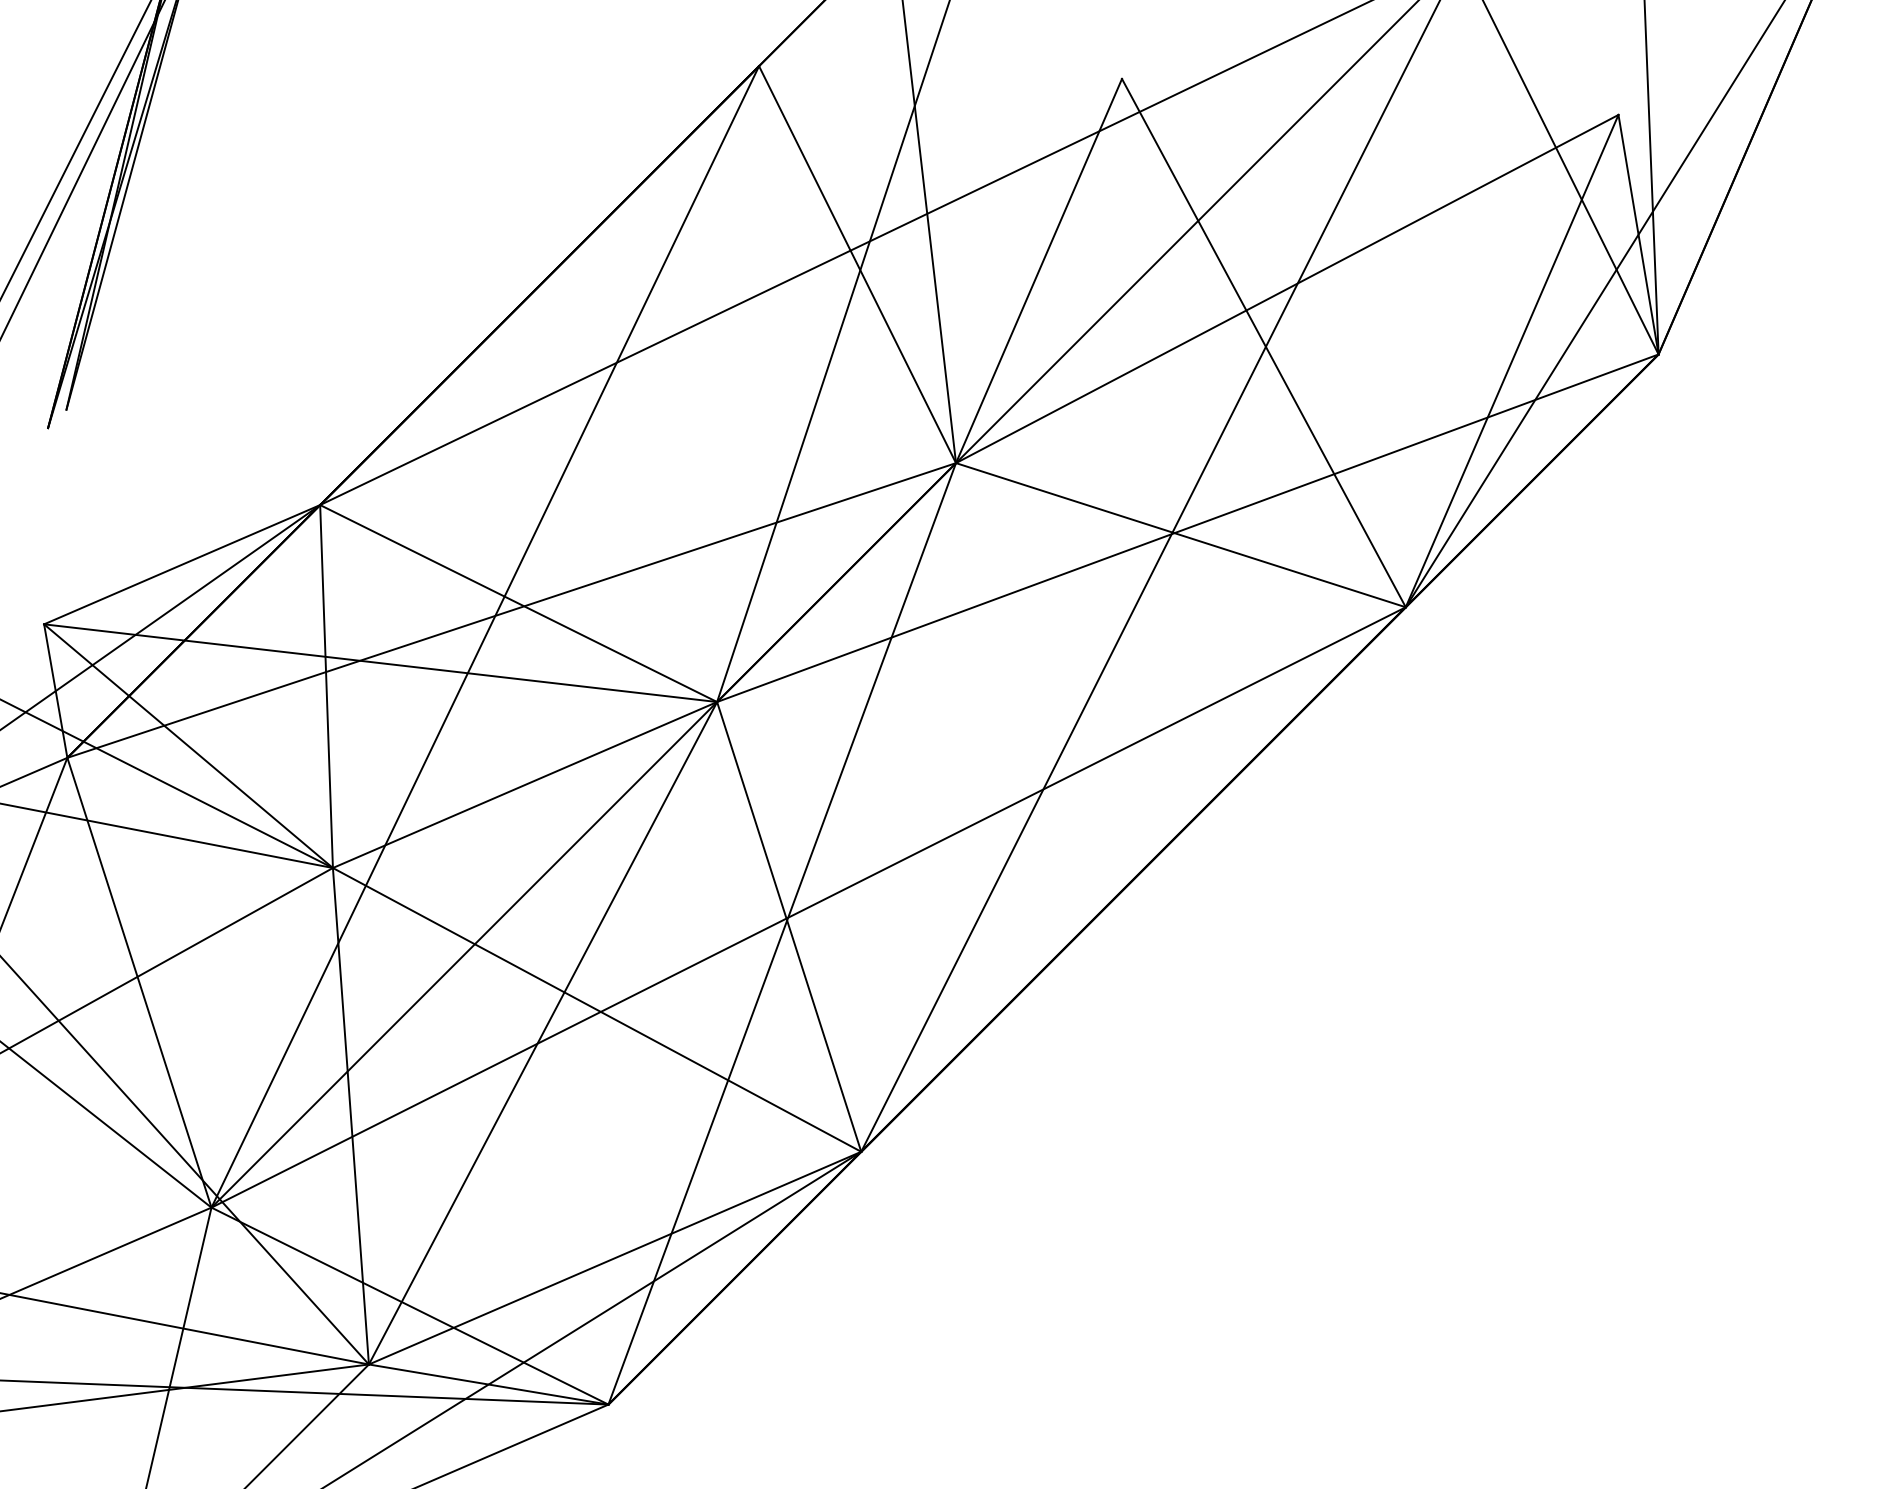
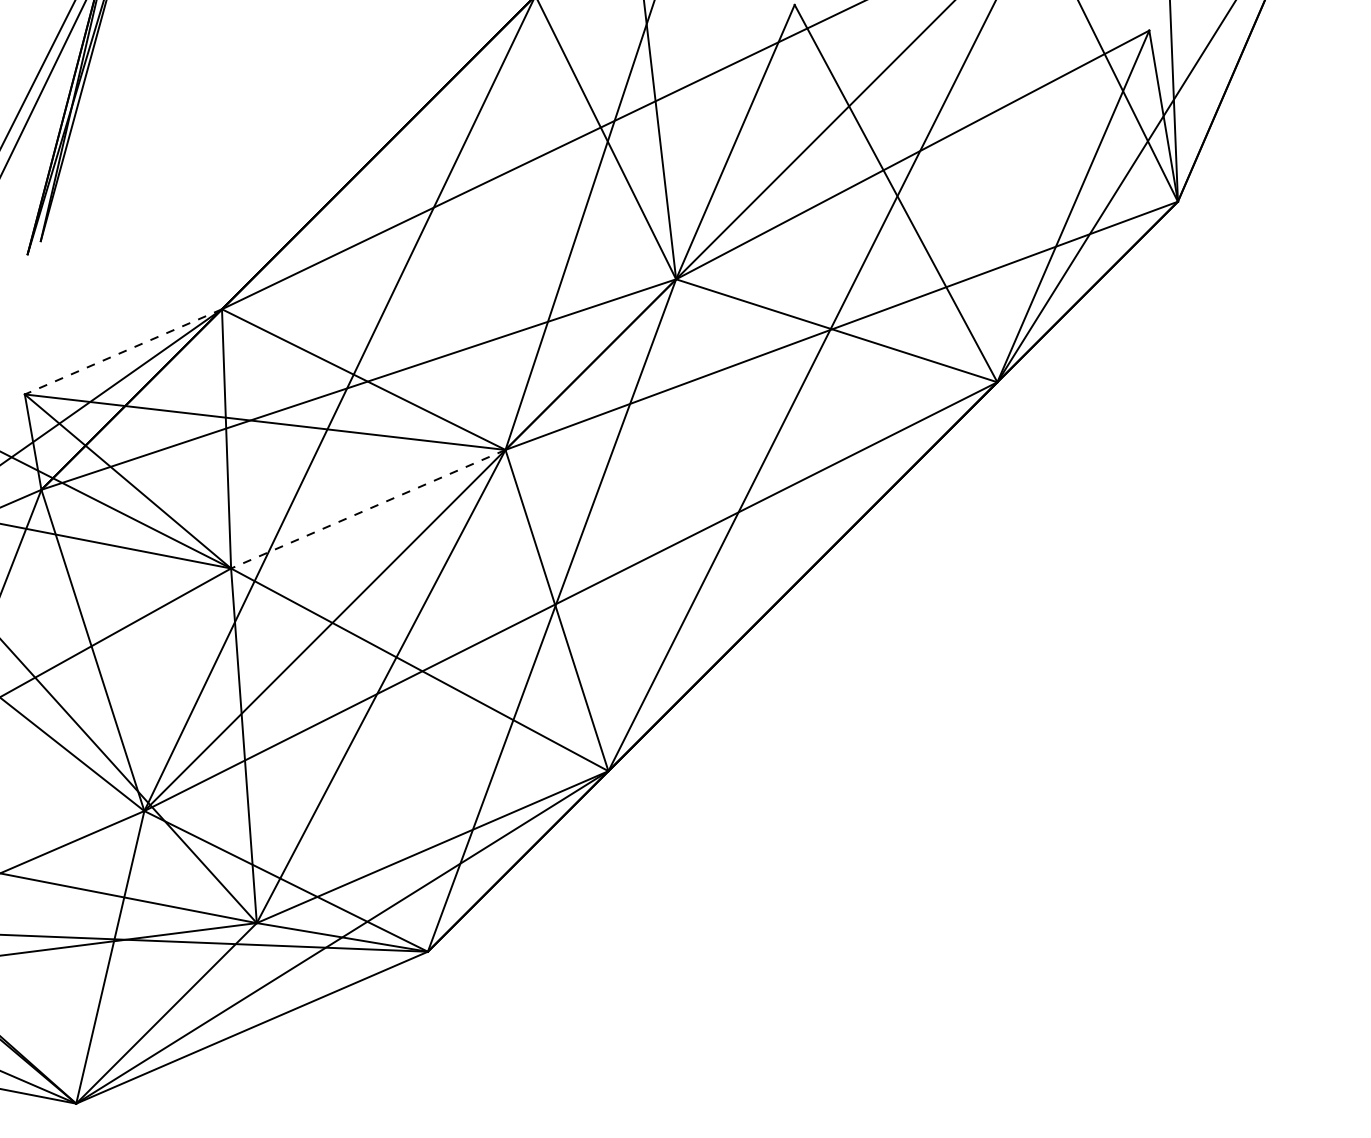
line: (180, 565) -> (122, 352), solid -> dashed
line: (523, 785) -> (367, 509), solid -> dashed

